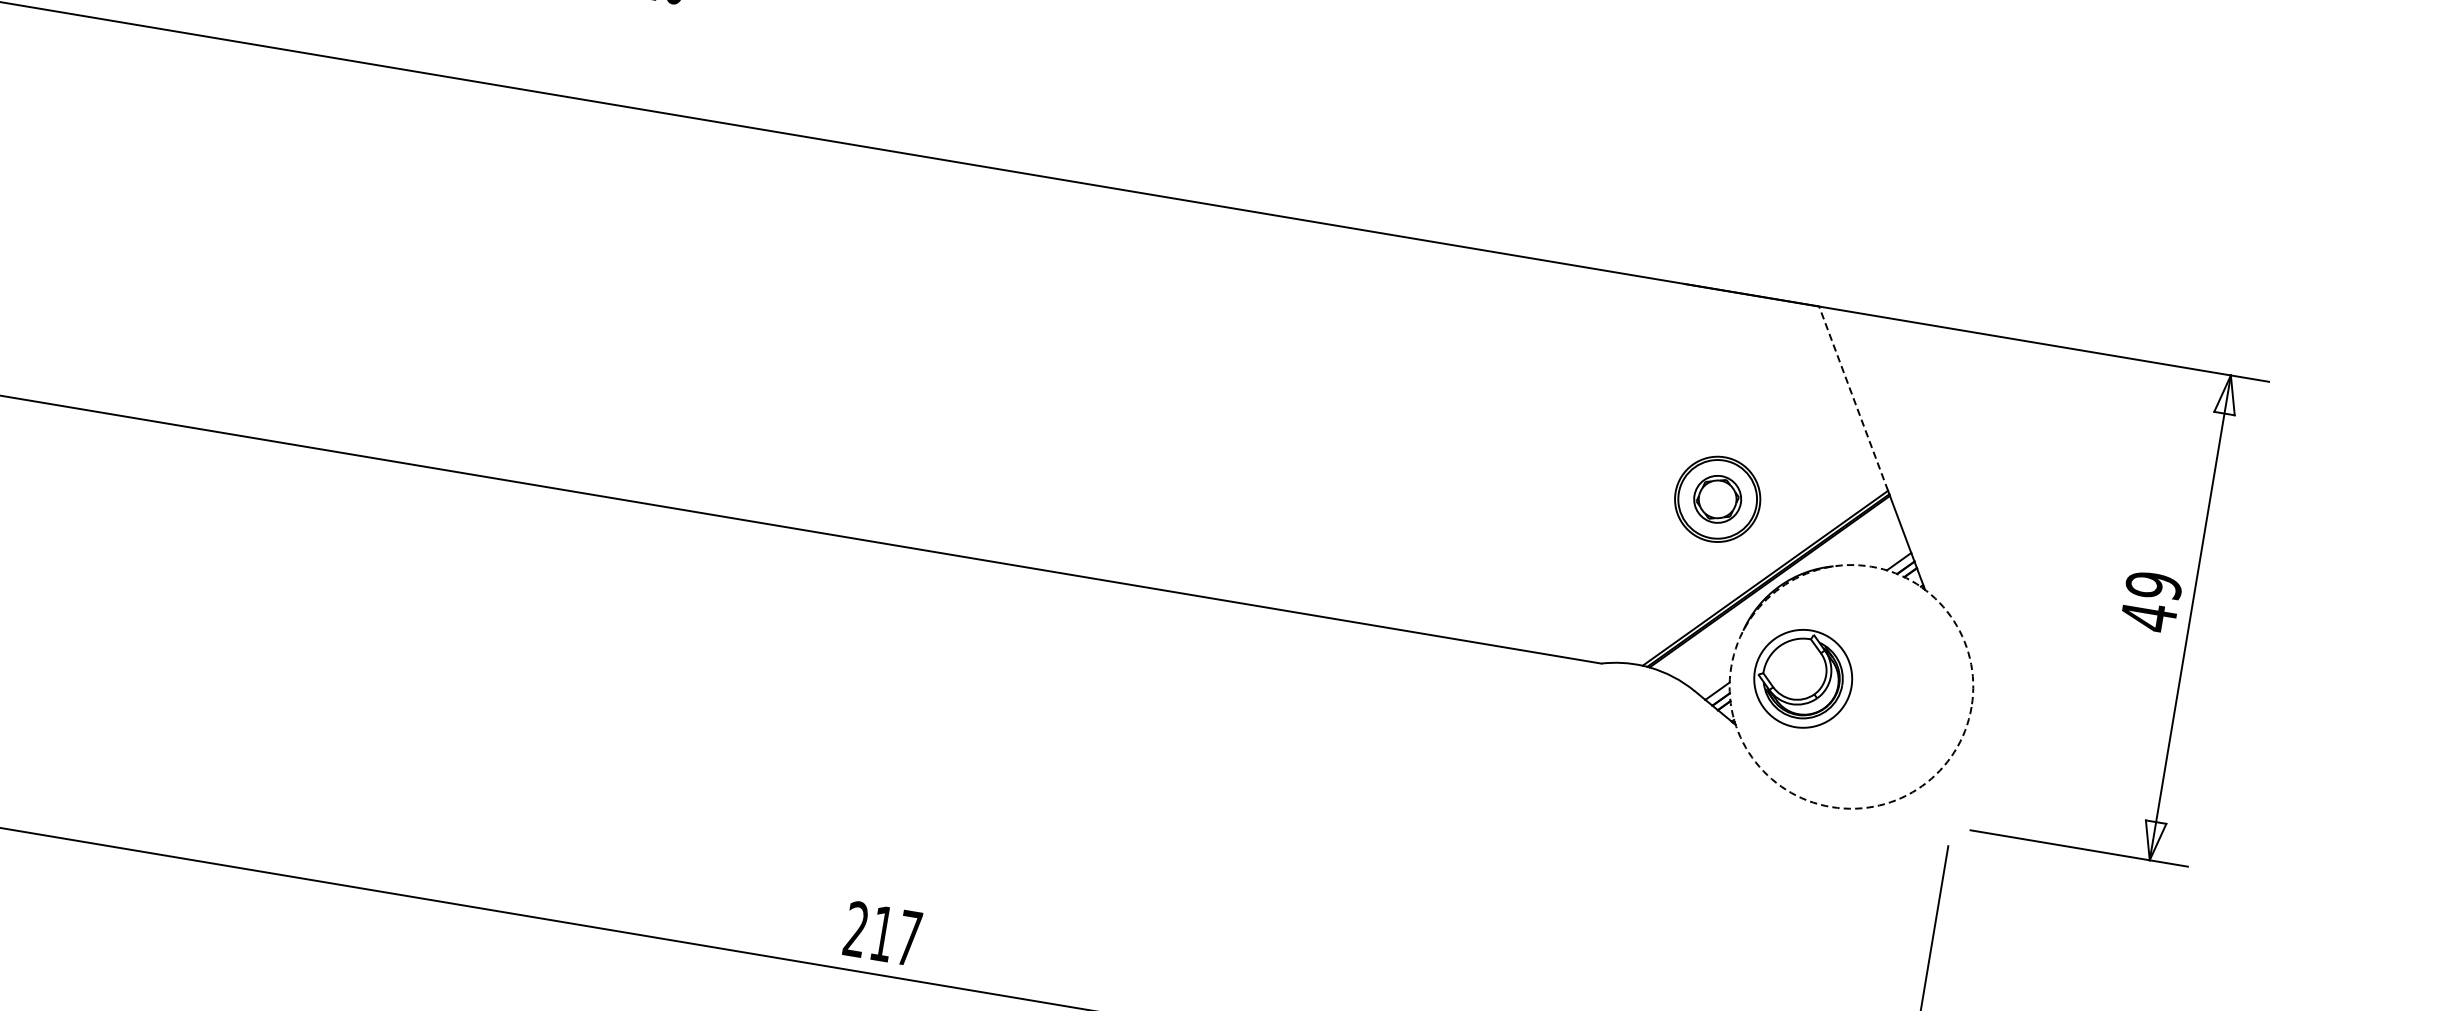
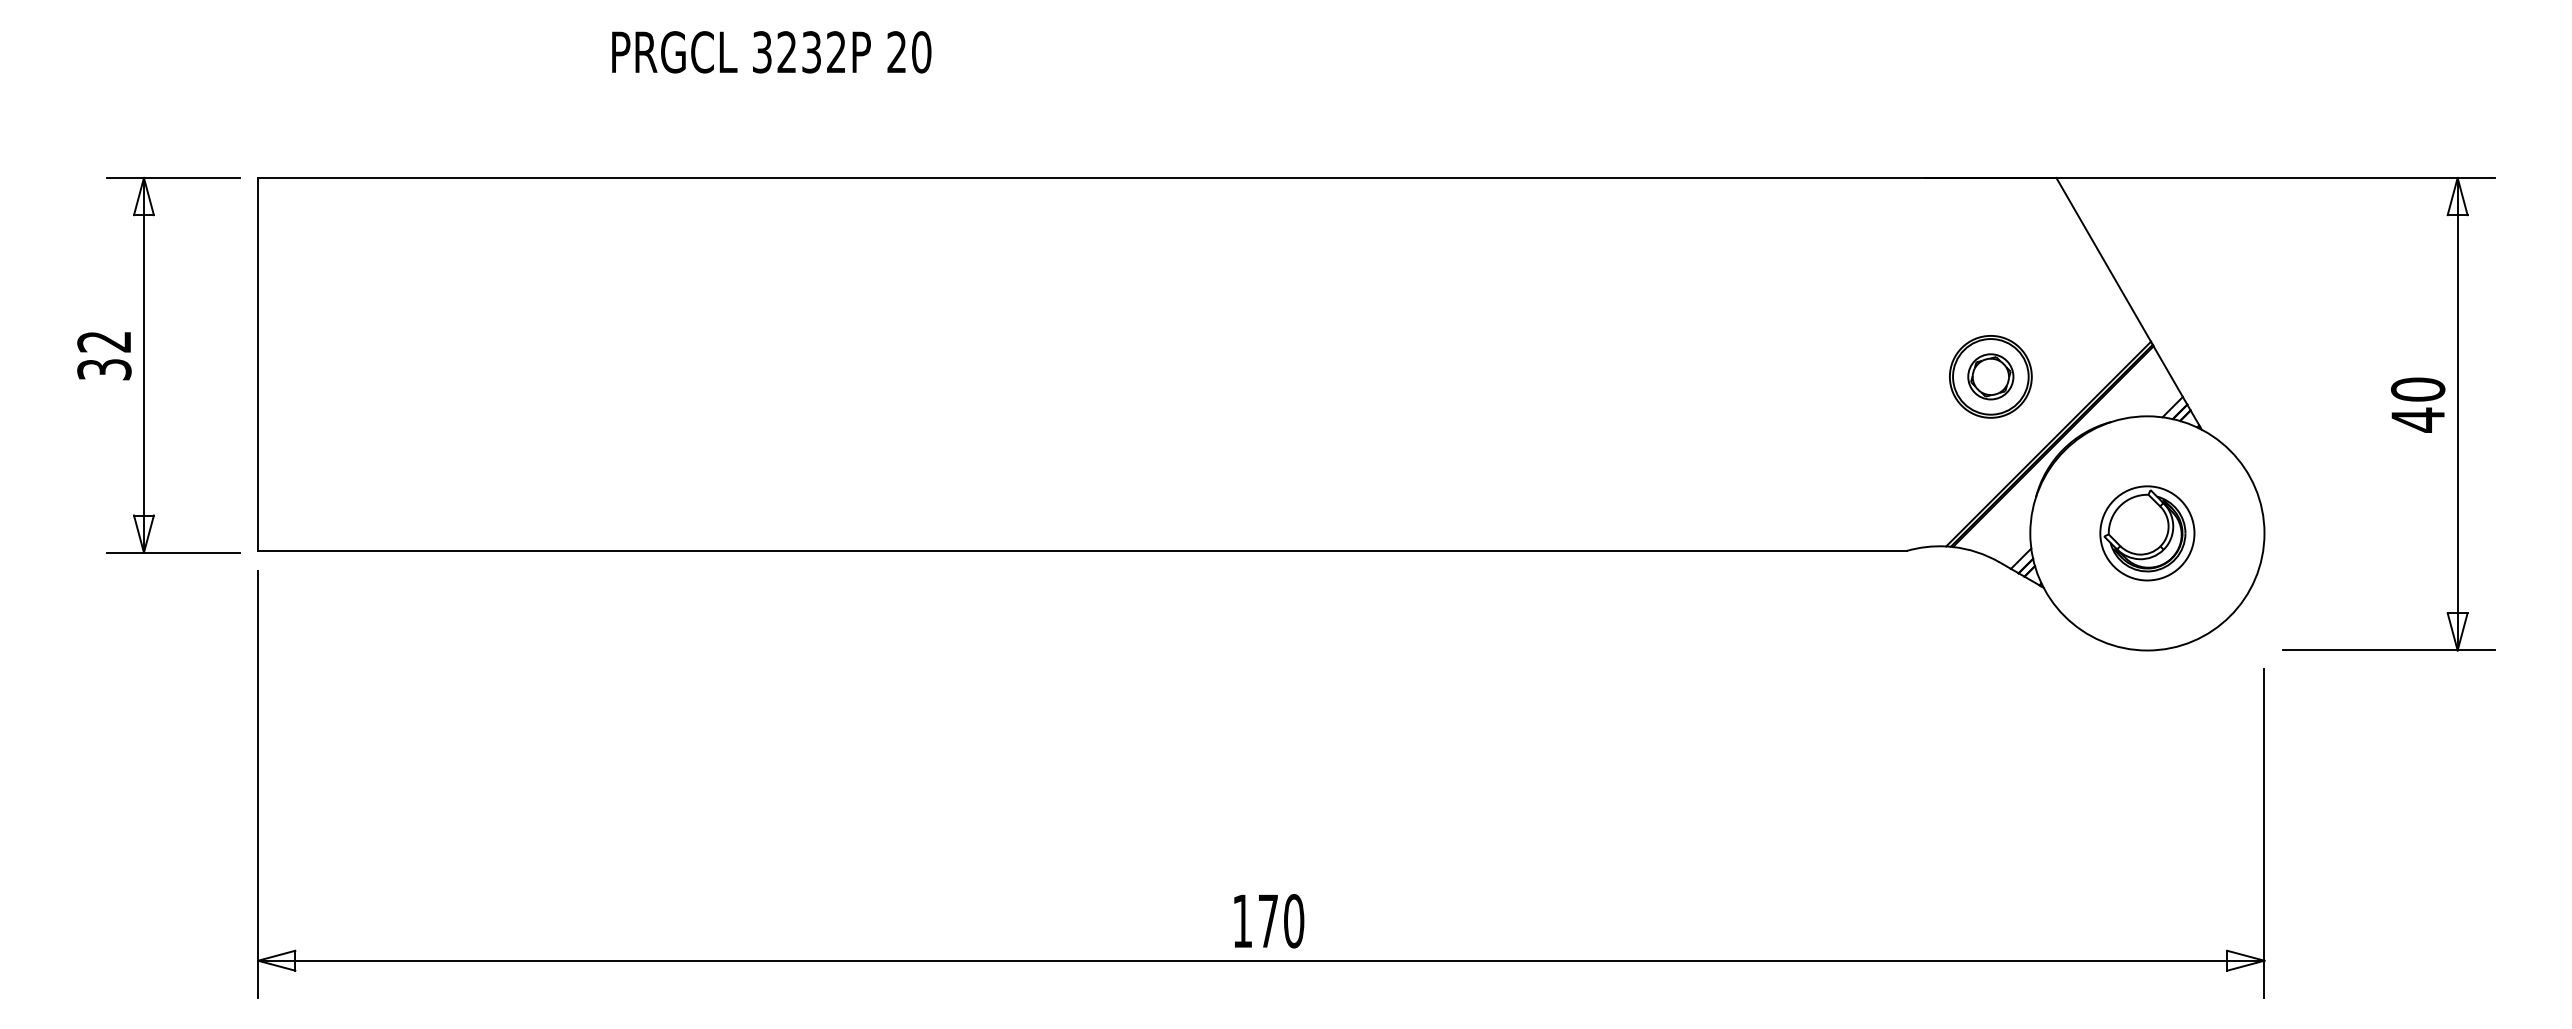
line: (1853, 398) -> (2103, 259), dashed -> solid
text: (2154, 585) -> (2418, 389), 49 -> 40
part: (1803, 678) -> (2147, 533), moved
circle: (1851, 687) -> (2147, 533), dashed -> solid
text: (882, 934) -> (1268, 921), 217 -> 170

